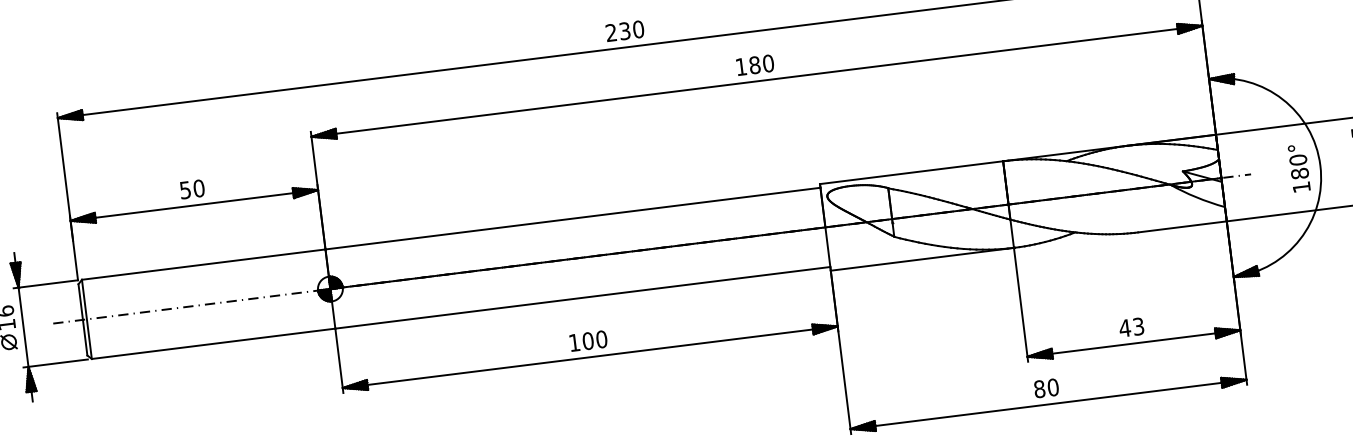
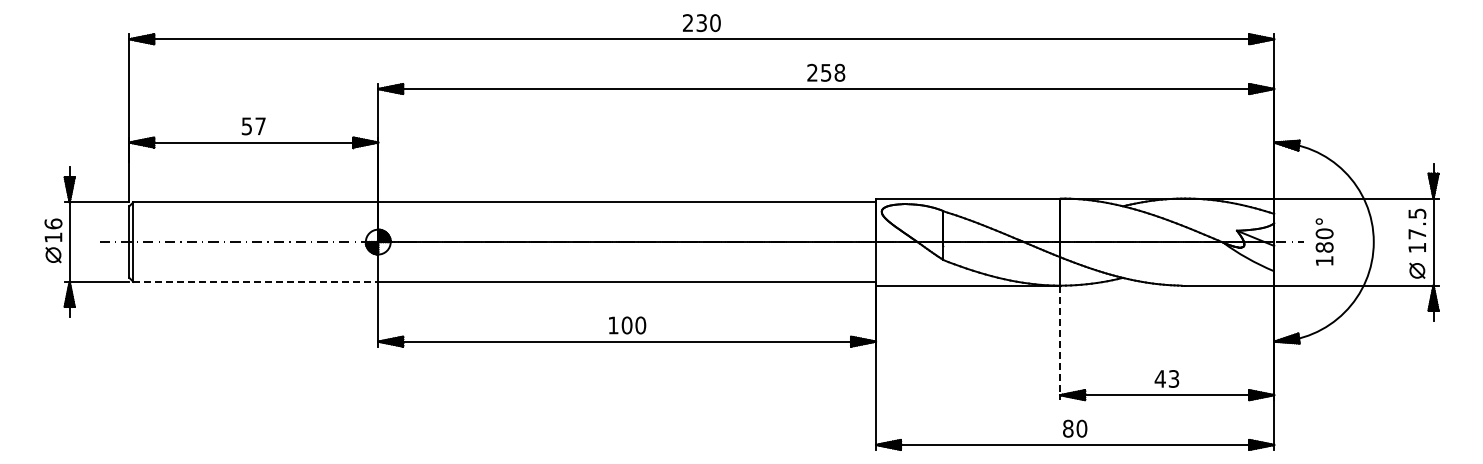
text: (755, 64) -> (826, 72), 180 -> 258
text: (1299, 167) -> (1324, 241), moved
text: (198, 188) -> (260, 126), 50 -> 57
line: (1021, 305) -> (1060, 343), solid -> dashed
line: (214, 343) -> (256, 281), solid -> dashed

